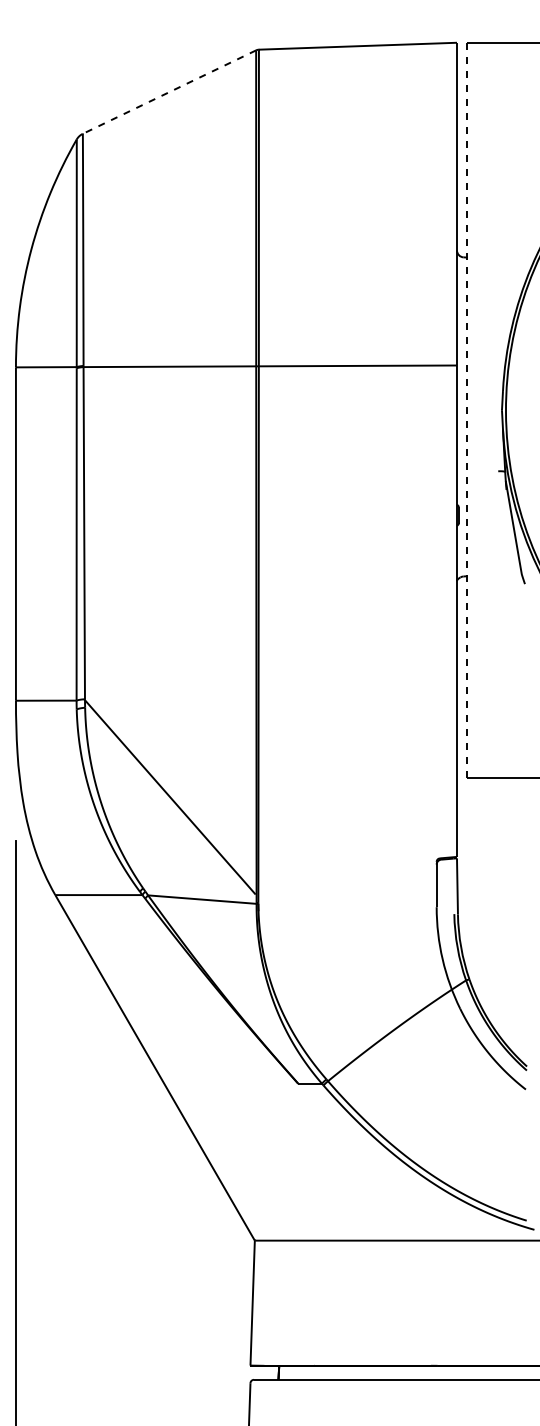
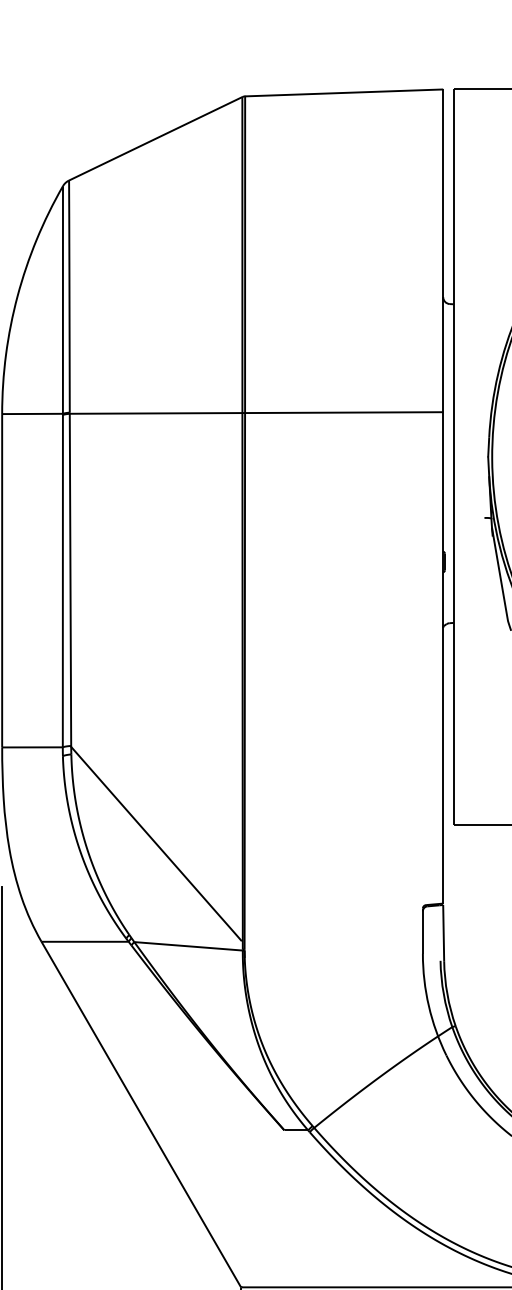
line: (169, 92) -> (155, 139), dashed -> solid
line: (467, 410) -> (453, 457), dashed -> solid

